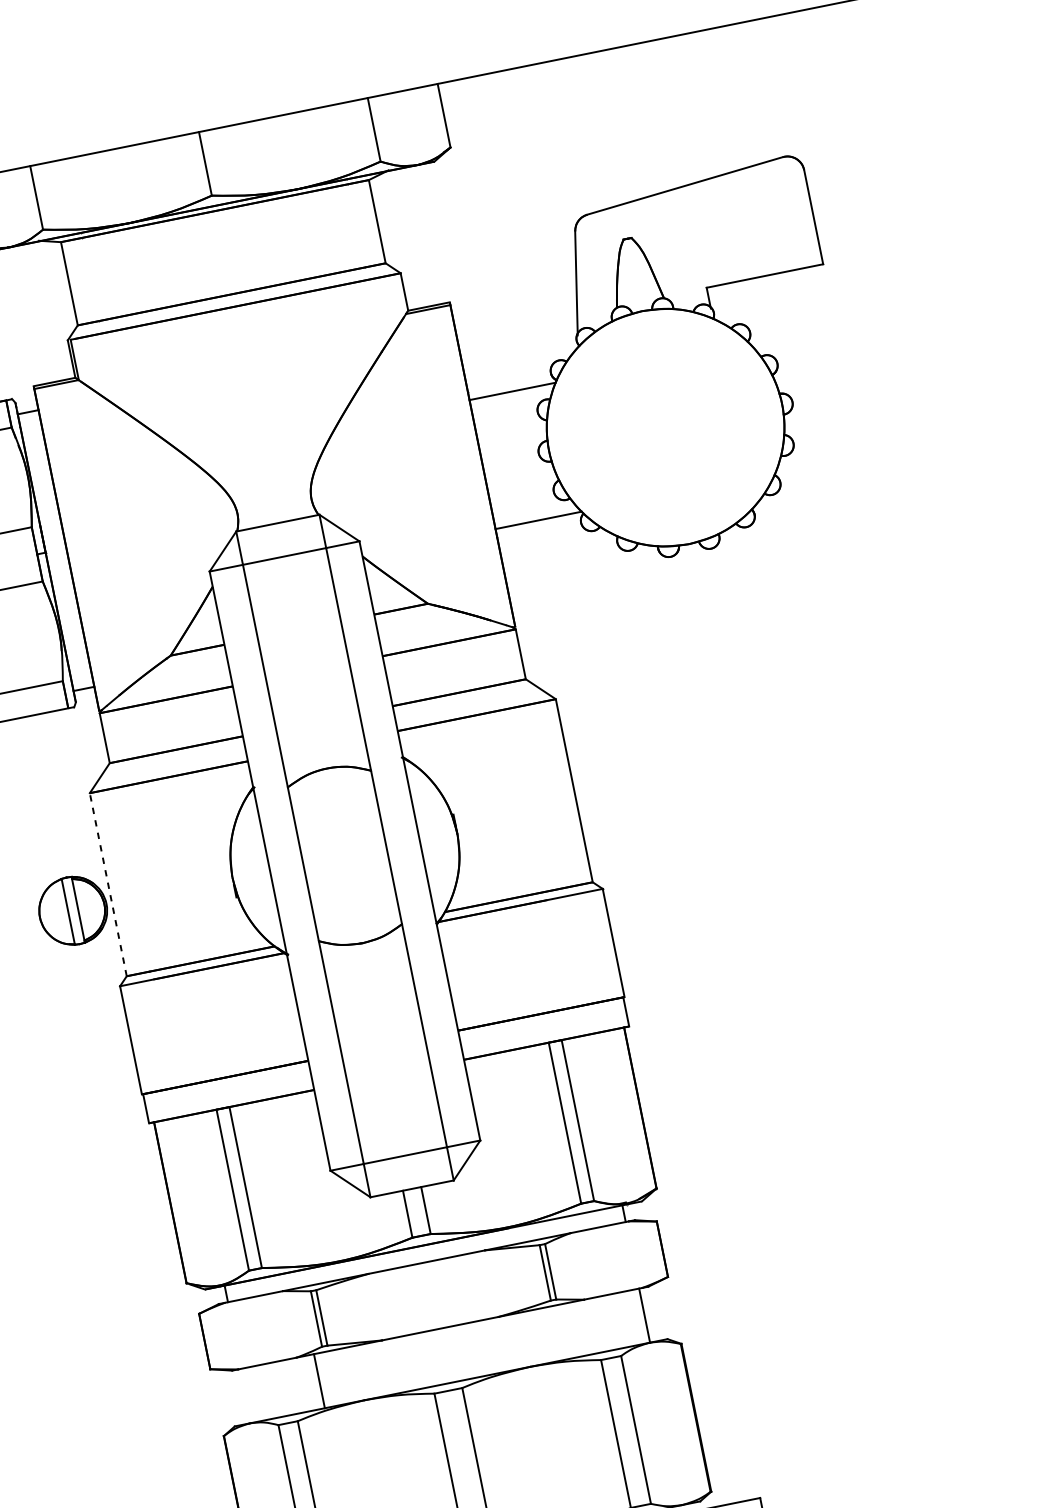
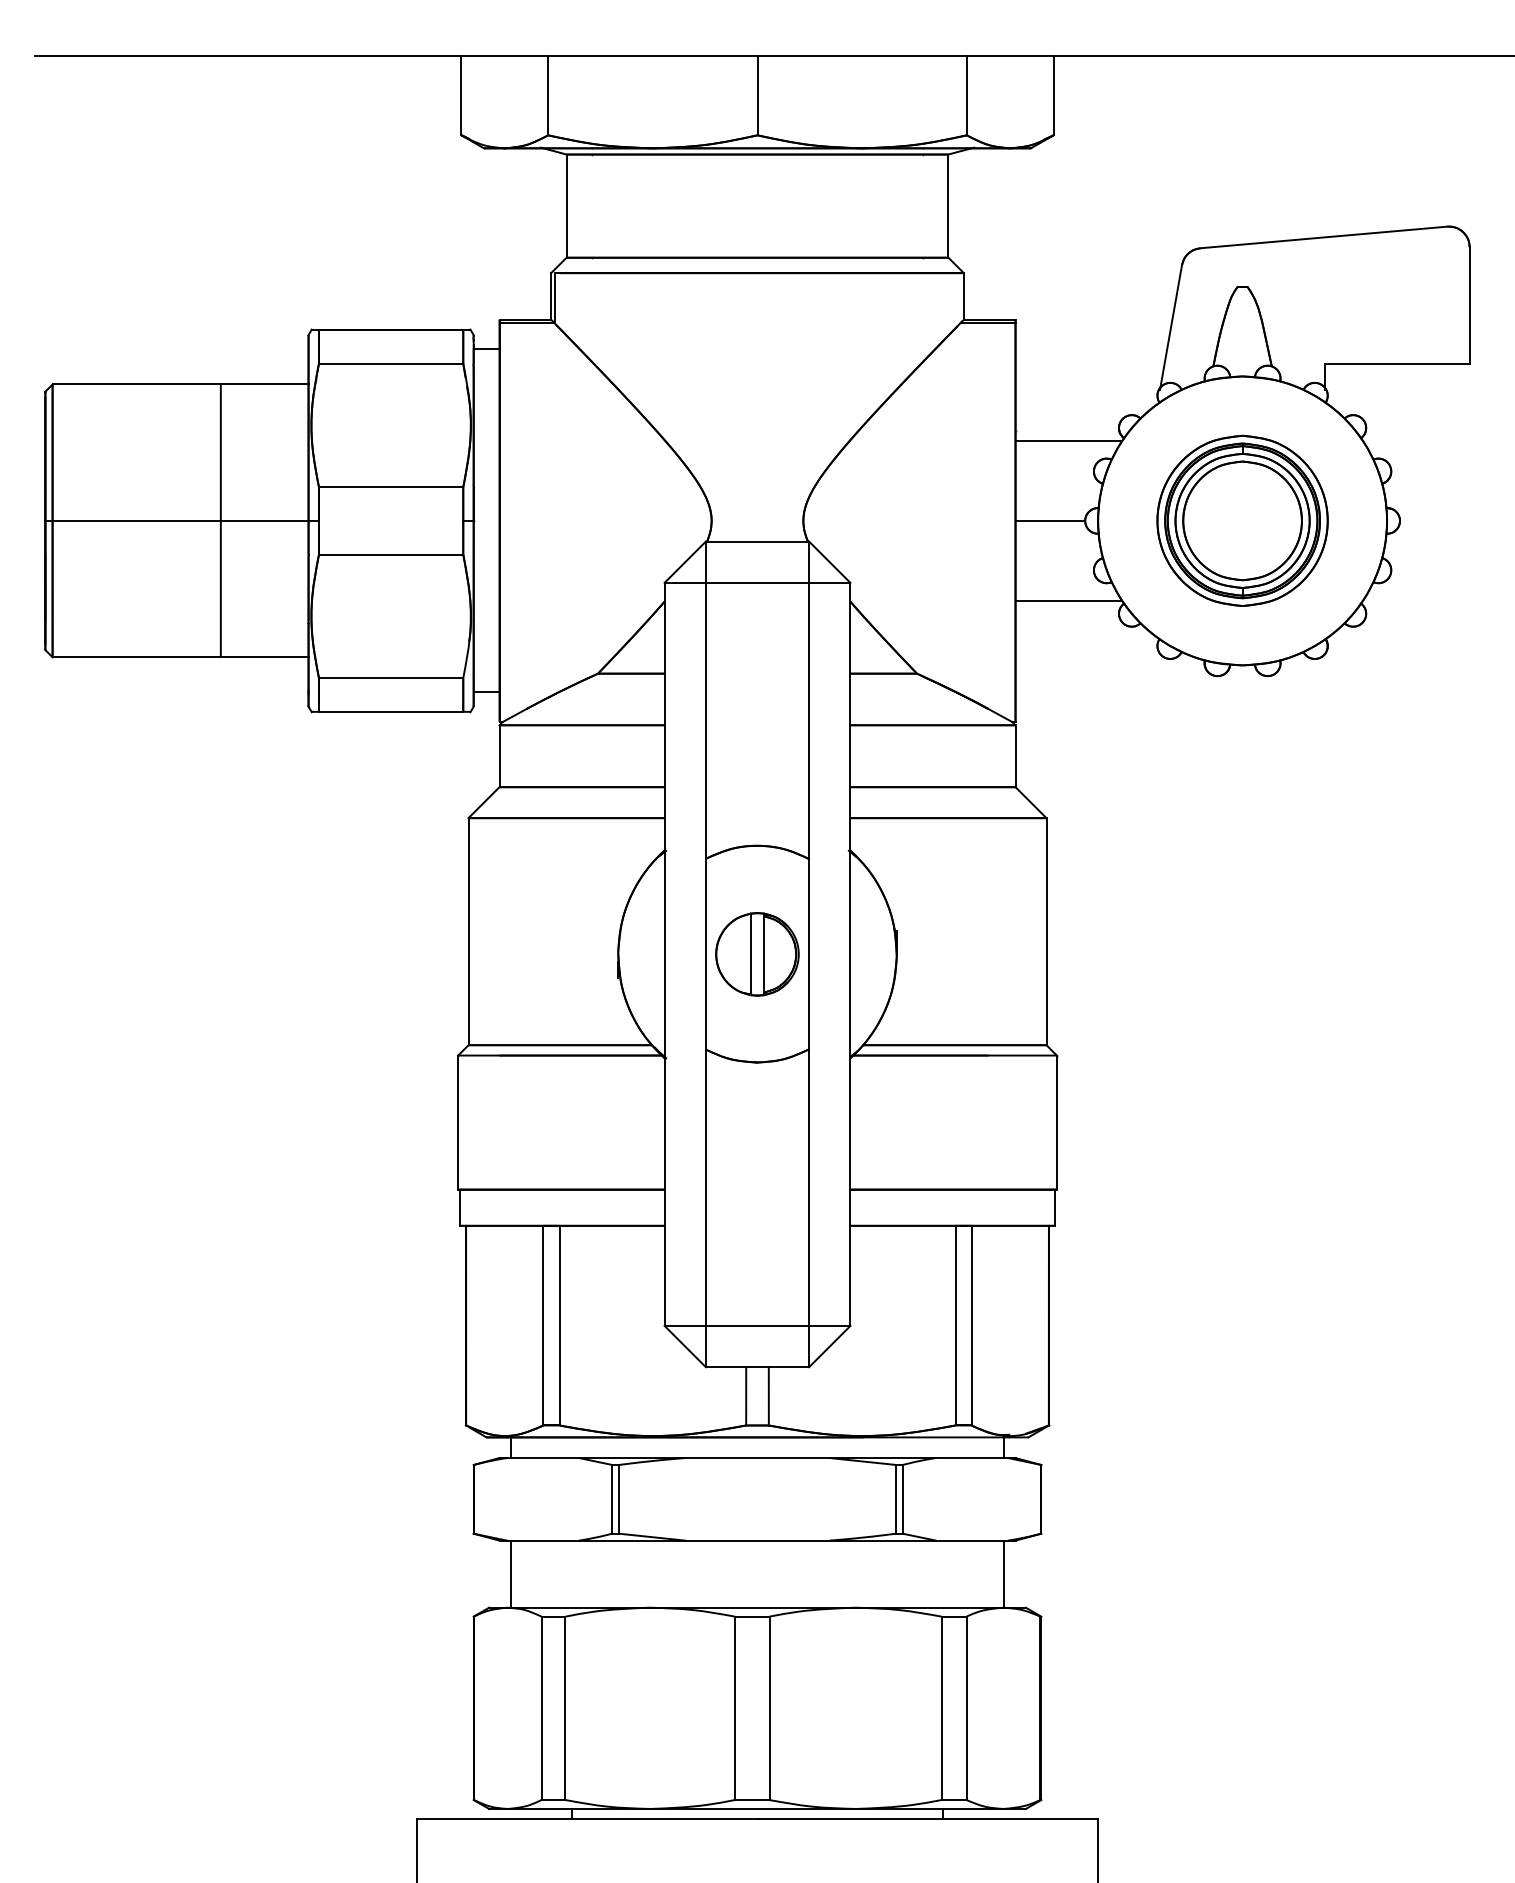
part: (665, 427) -> (1242, 520), added
line: (510, 458) -> (1050, 520), added
line: (108, 884) -> (468, 931), dashed -> solid
part: (73, 910) -> (757, 954), moved
line: (319, 1380) -> (510, 1573), moved

